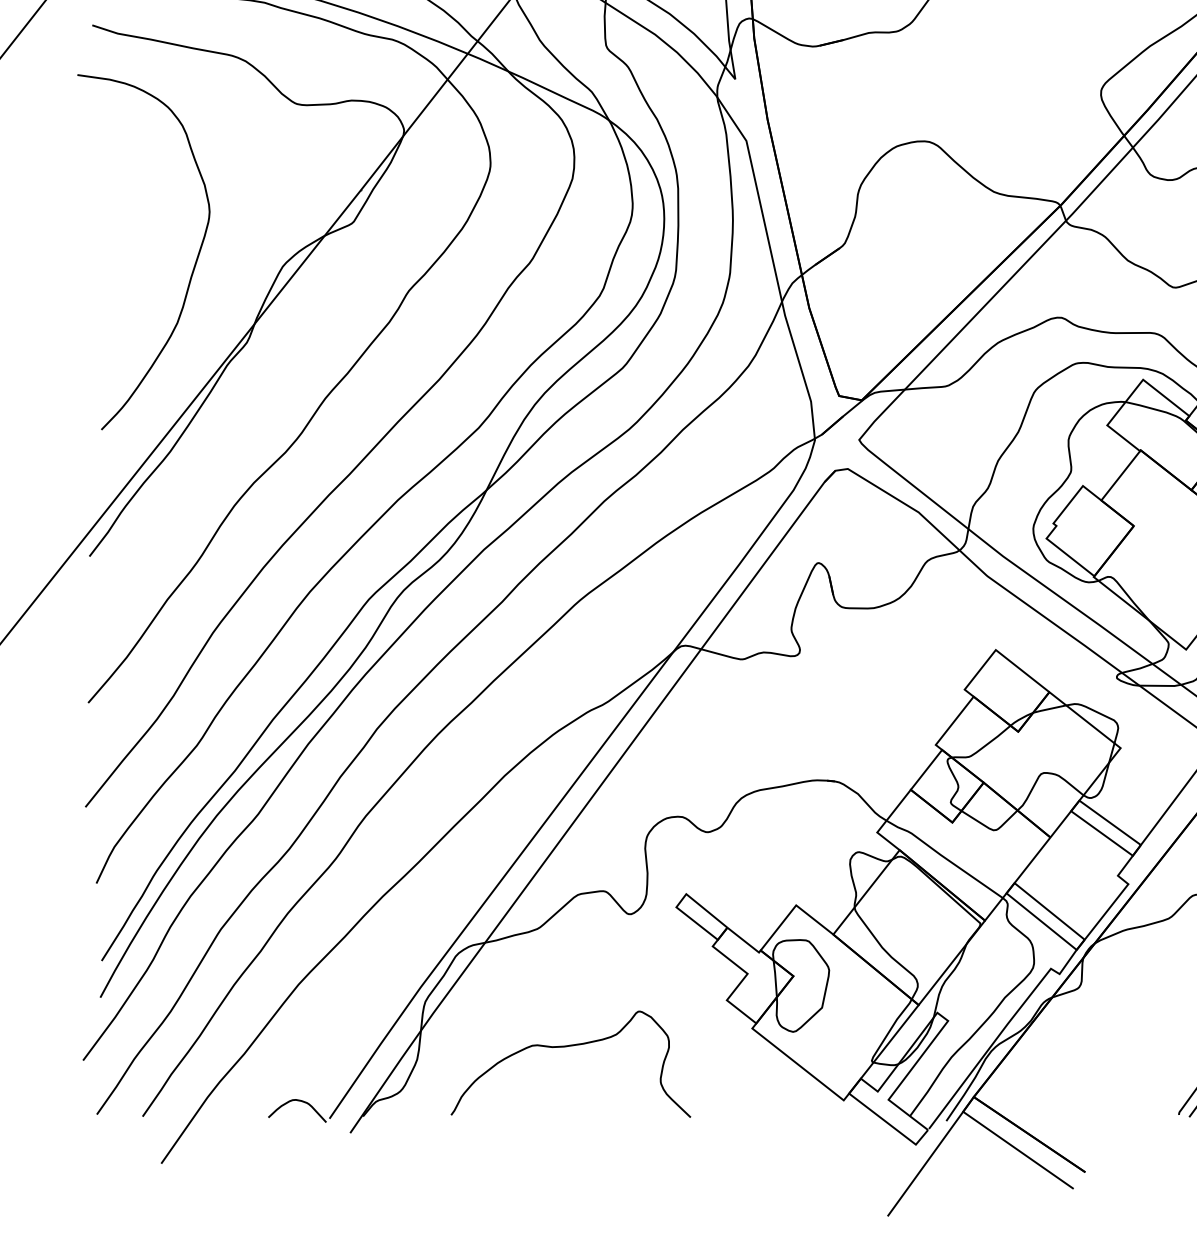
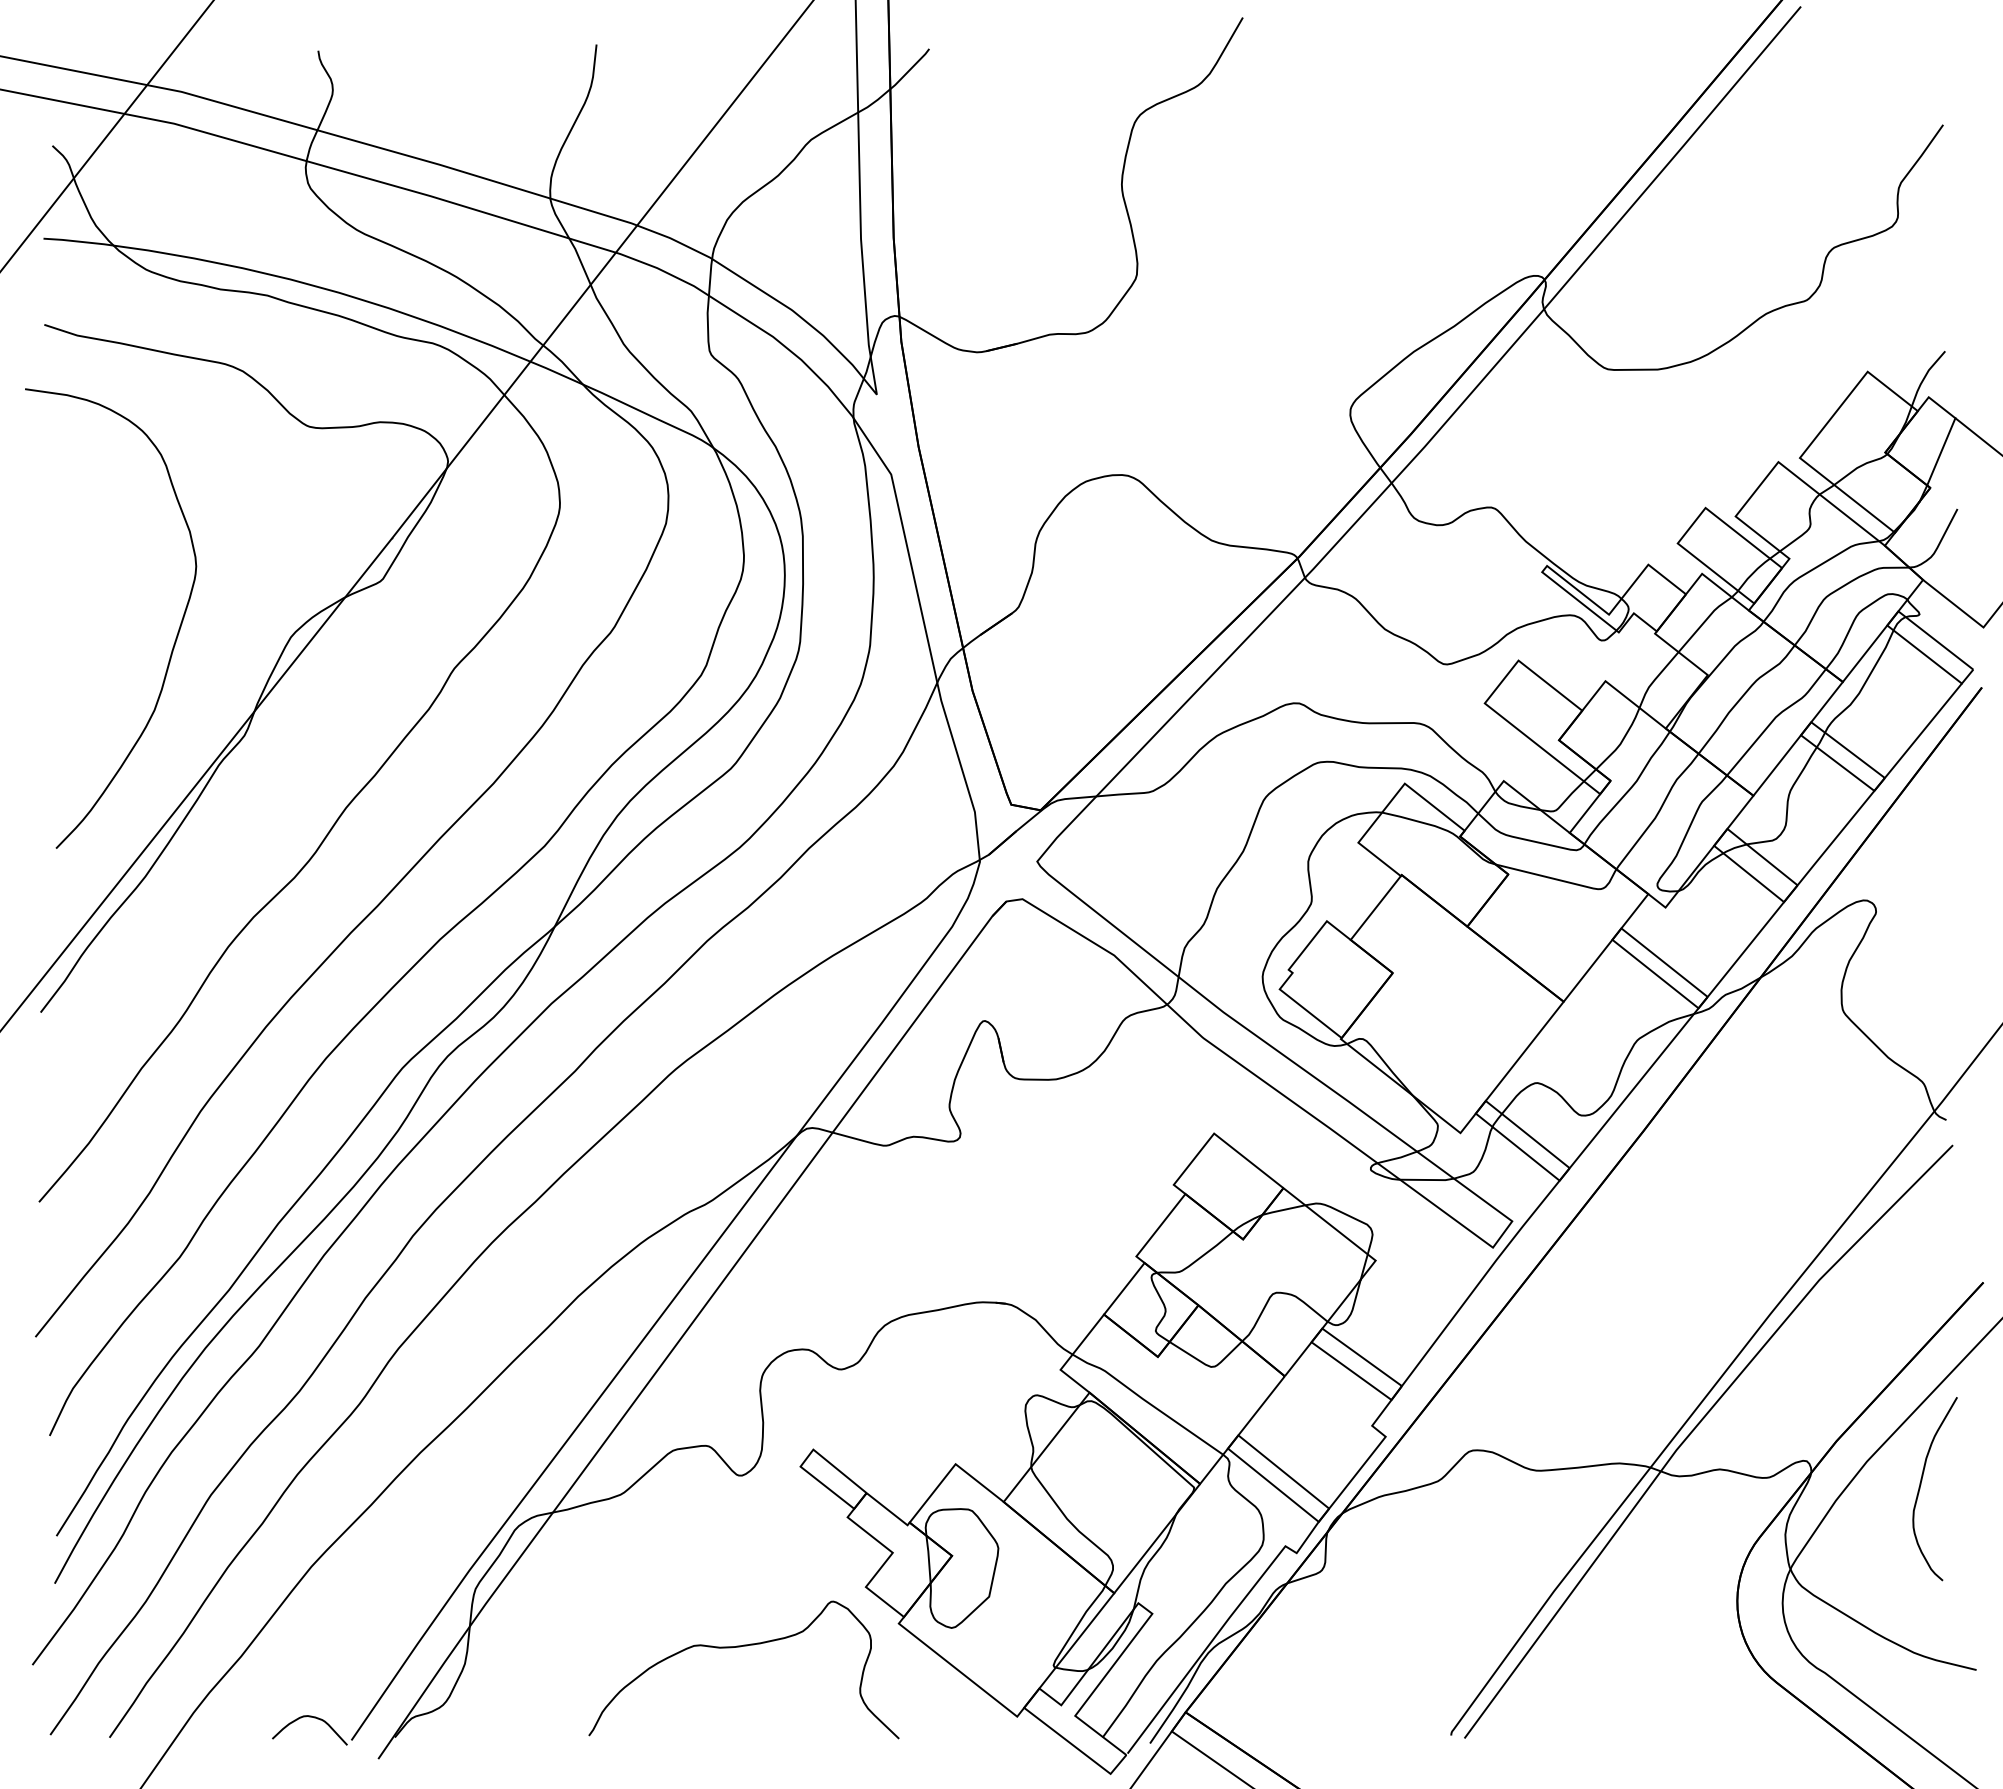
curve: (568, 1046) -> (740, 1647), moved

